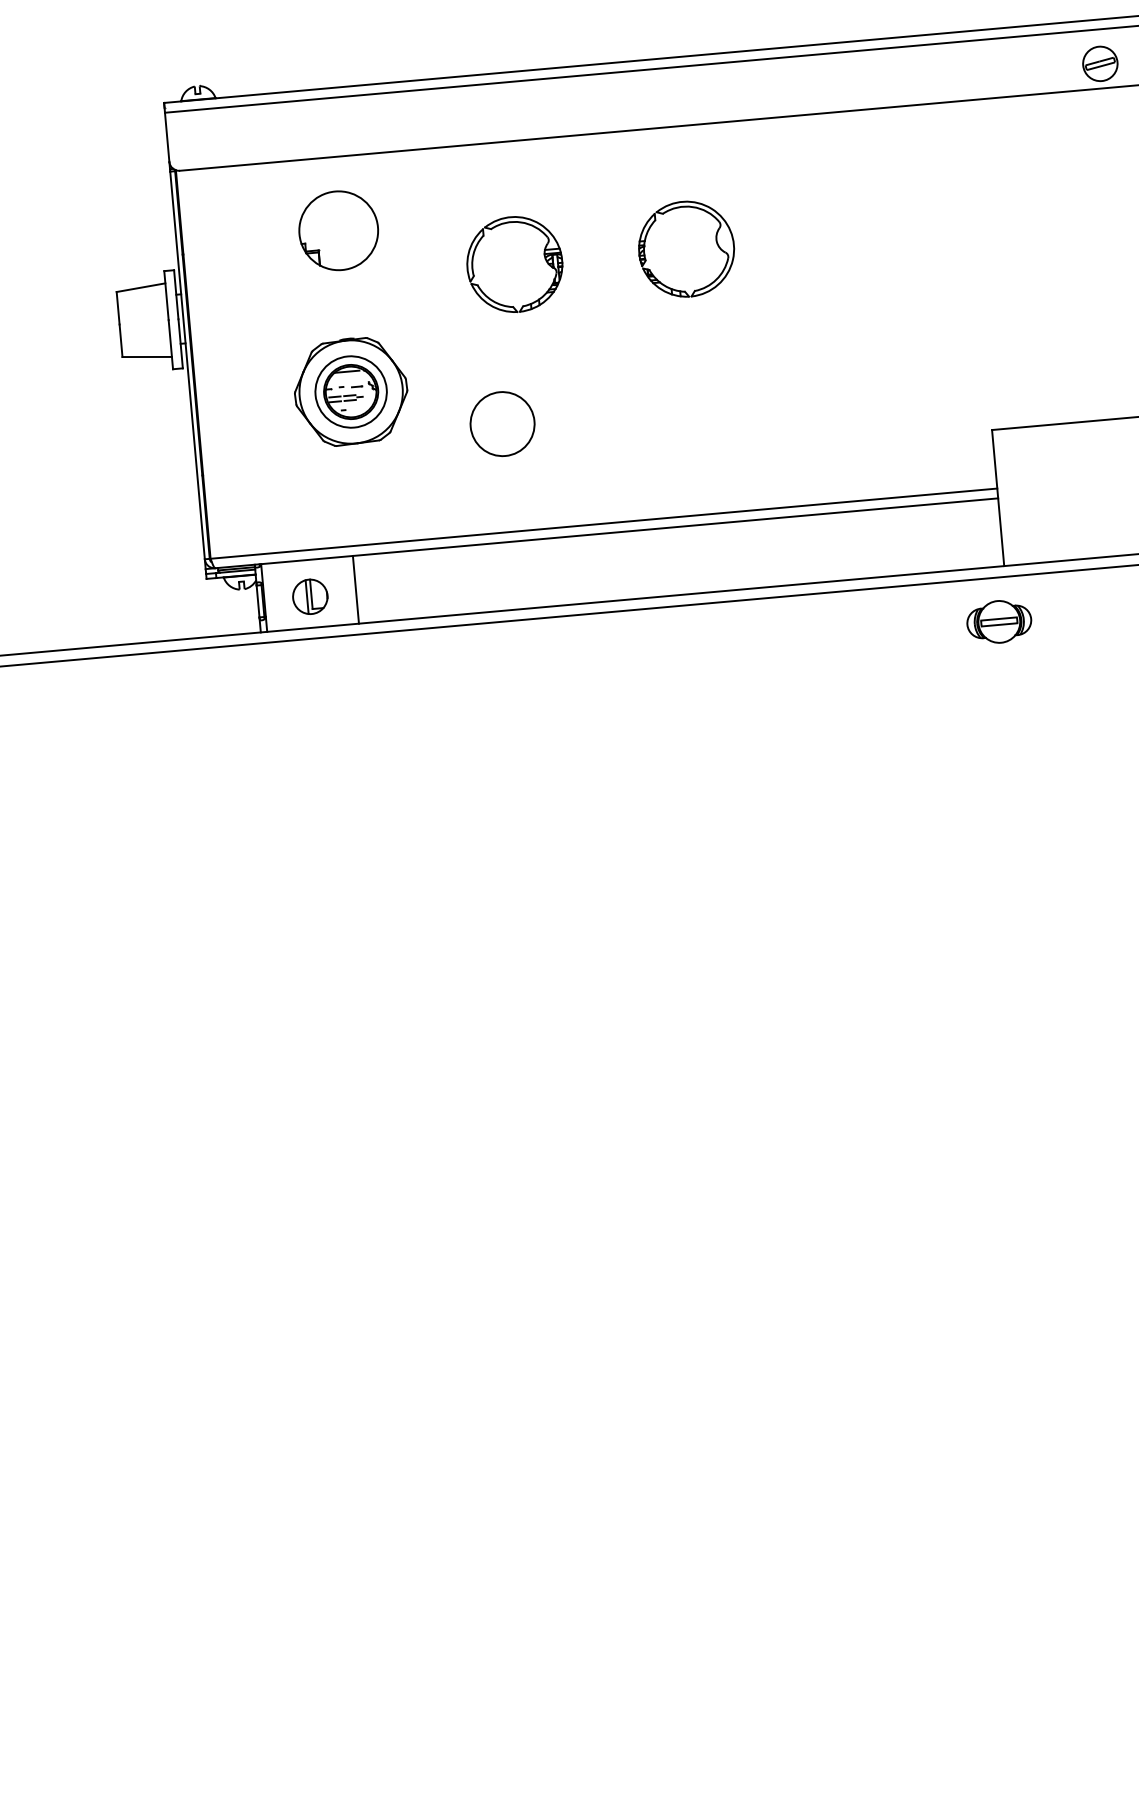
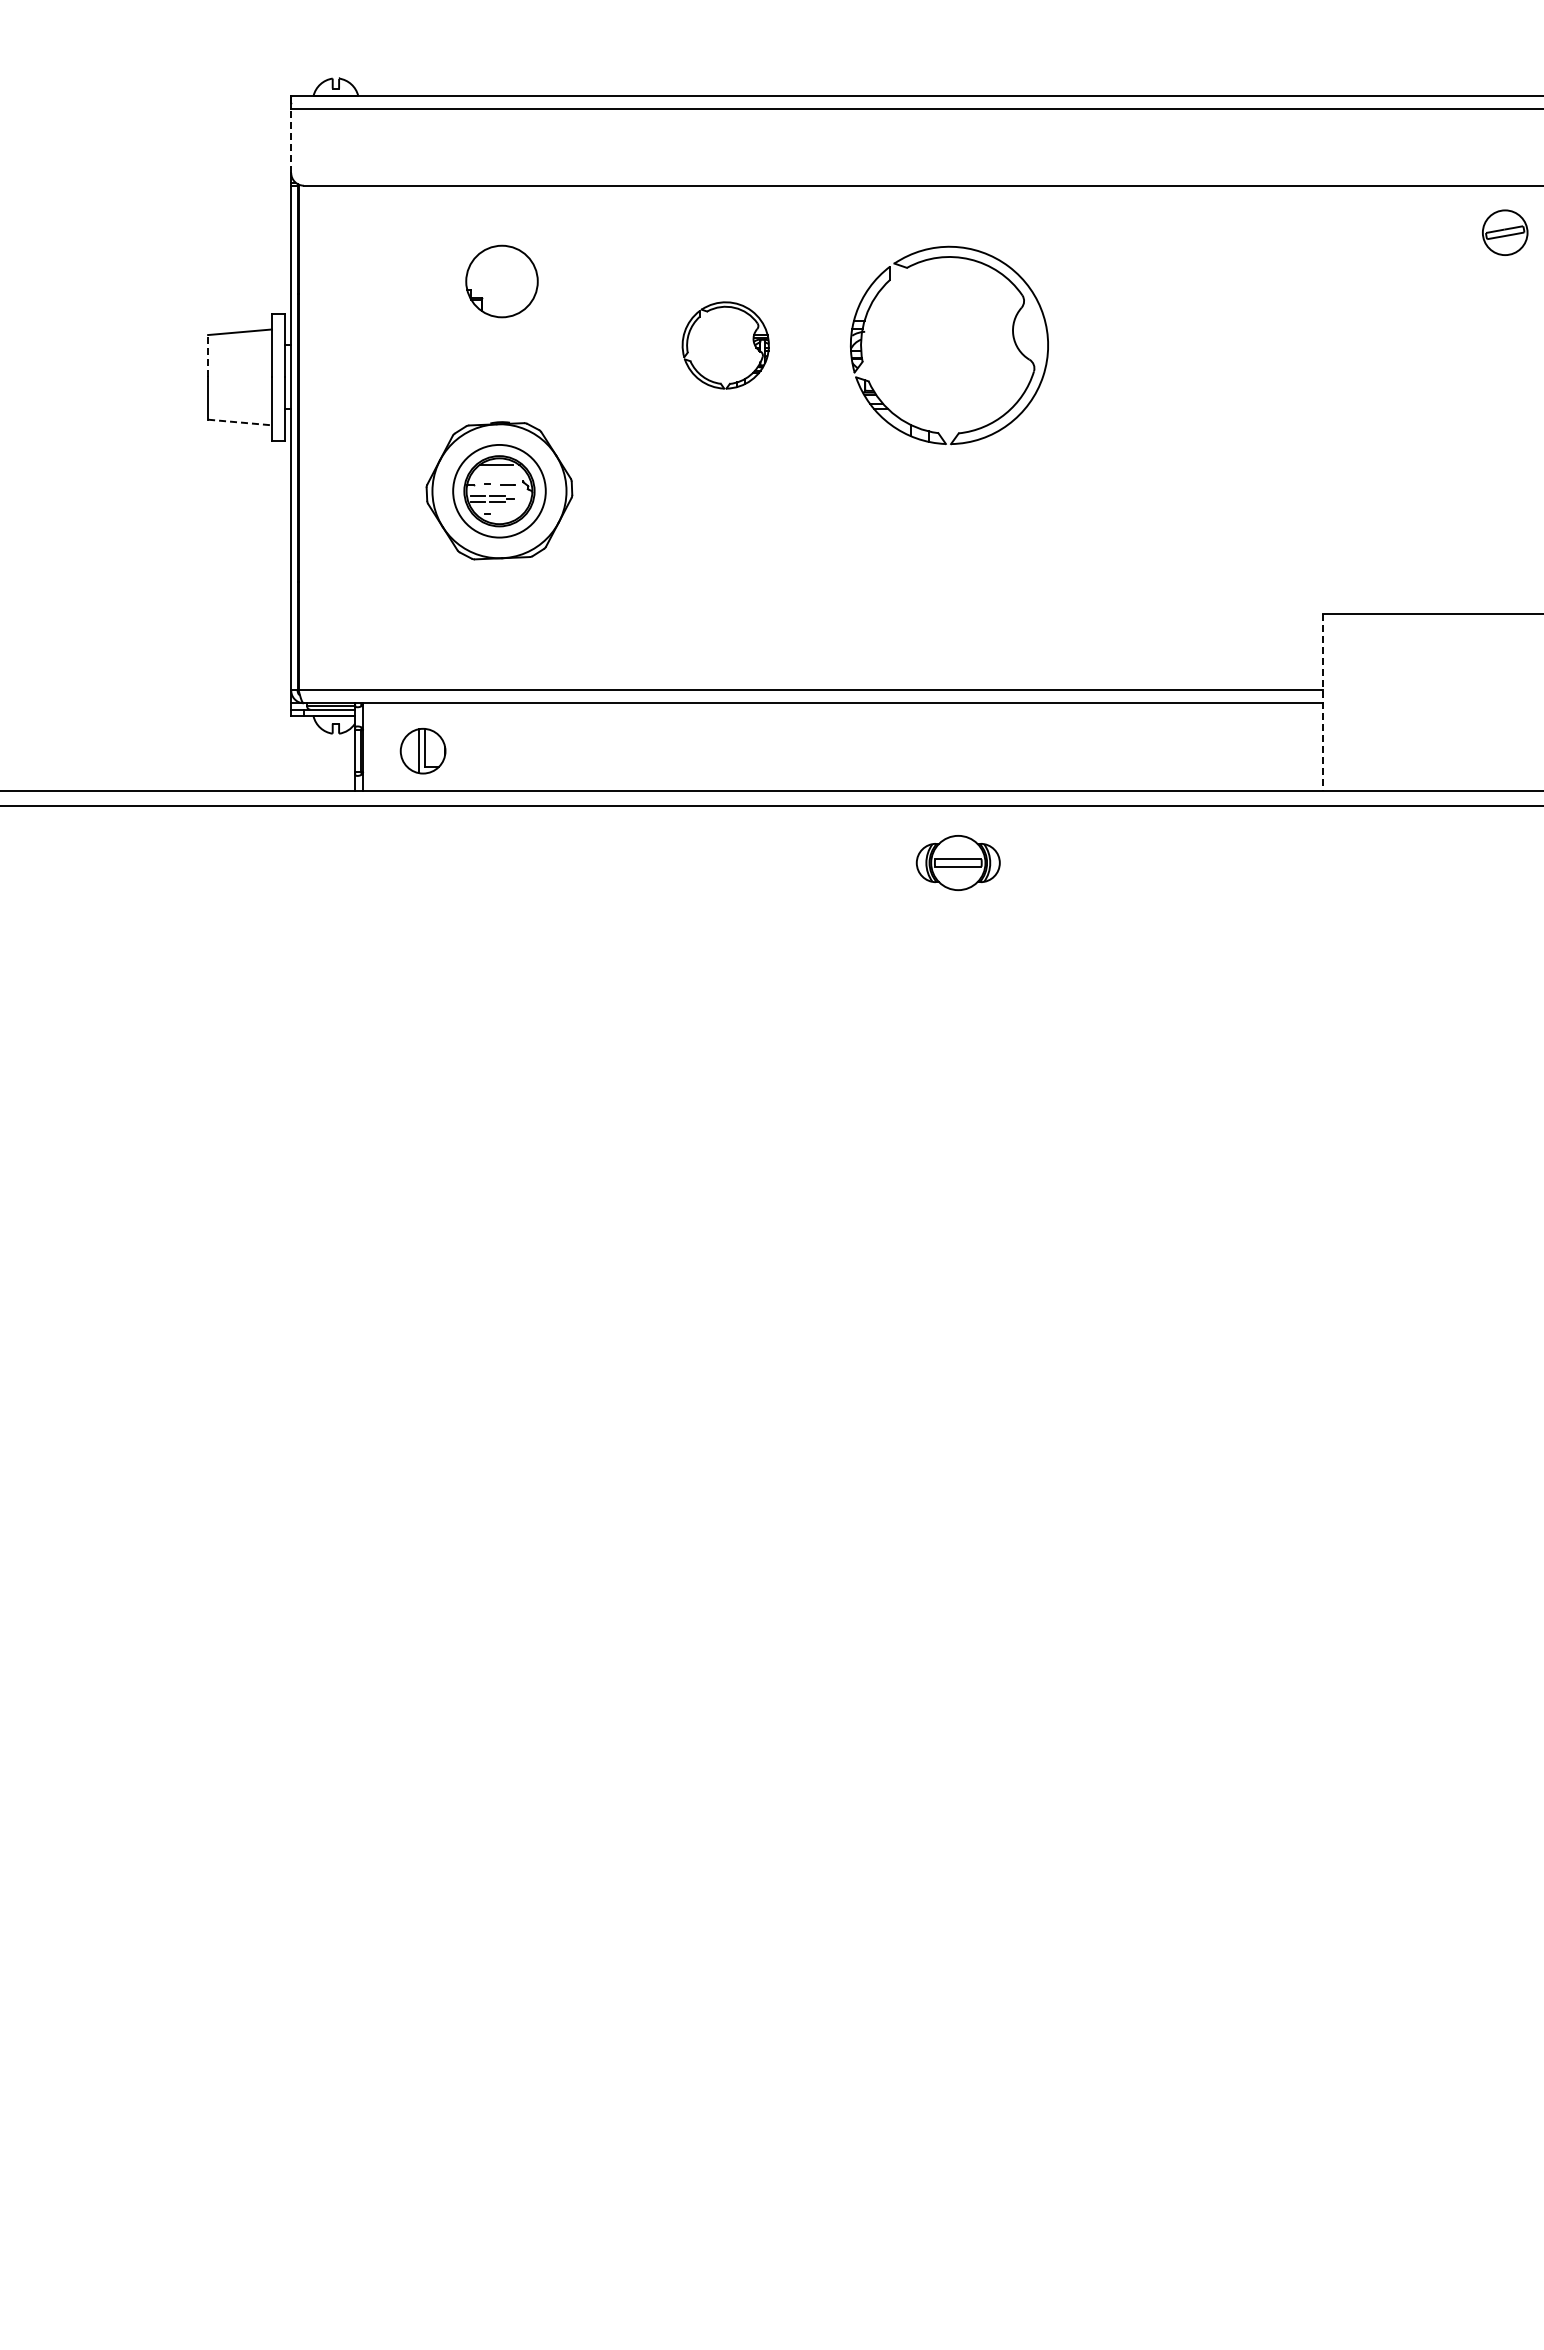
part: (1100, 63) -> (1505, 232), moved
line: (167, 137) -> (291, 141), solid -> dashed
part: (338, 230) -> (501, 281), size x0.7
part: (685, 249) -> (948, 345), size x1.6
part: (514, 264) -> (725, 345), size x0.7
line: (118, 307) -> (208, 355), solid -> dashed
line: (147, 356) -> (240, 422), solid -> dashed
circle: (502, 423) -> (691, 549), removed
line: (998, 497) -> (1323, 702), solid -> dashed
line: (355, 589) -> (482, 747), removed
part: (998, 622) -> (957, 863), moved

